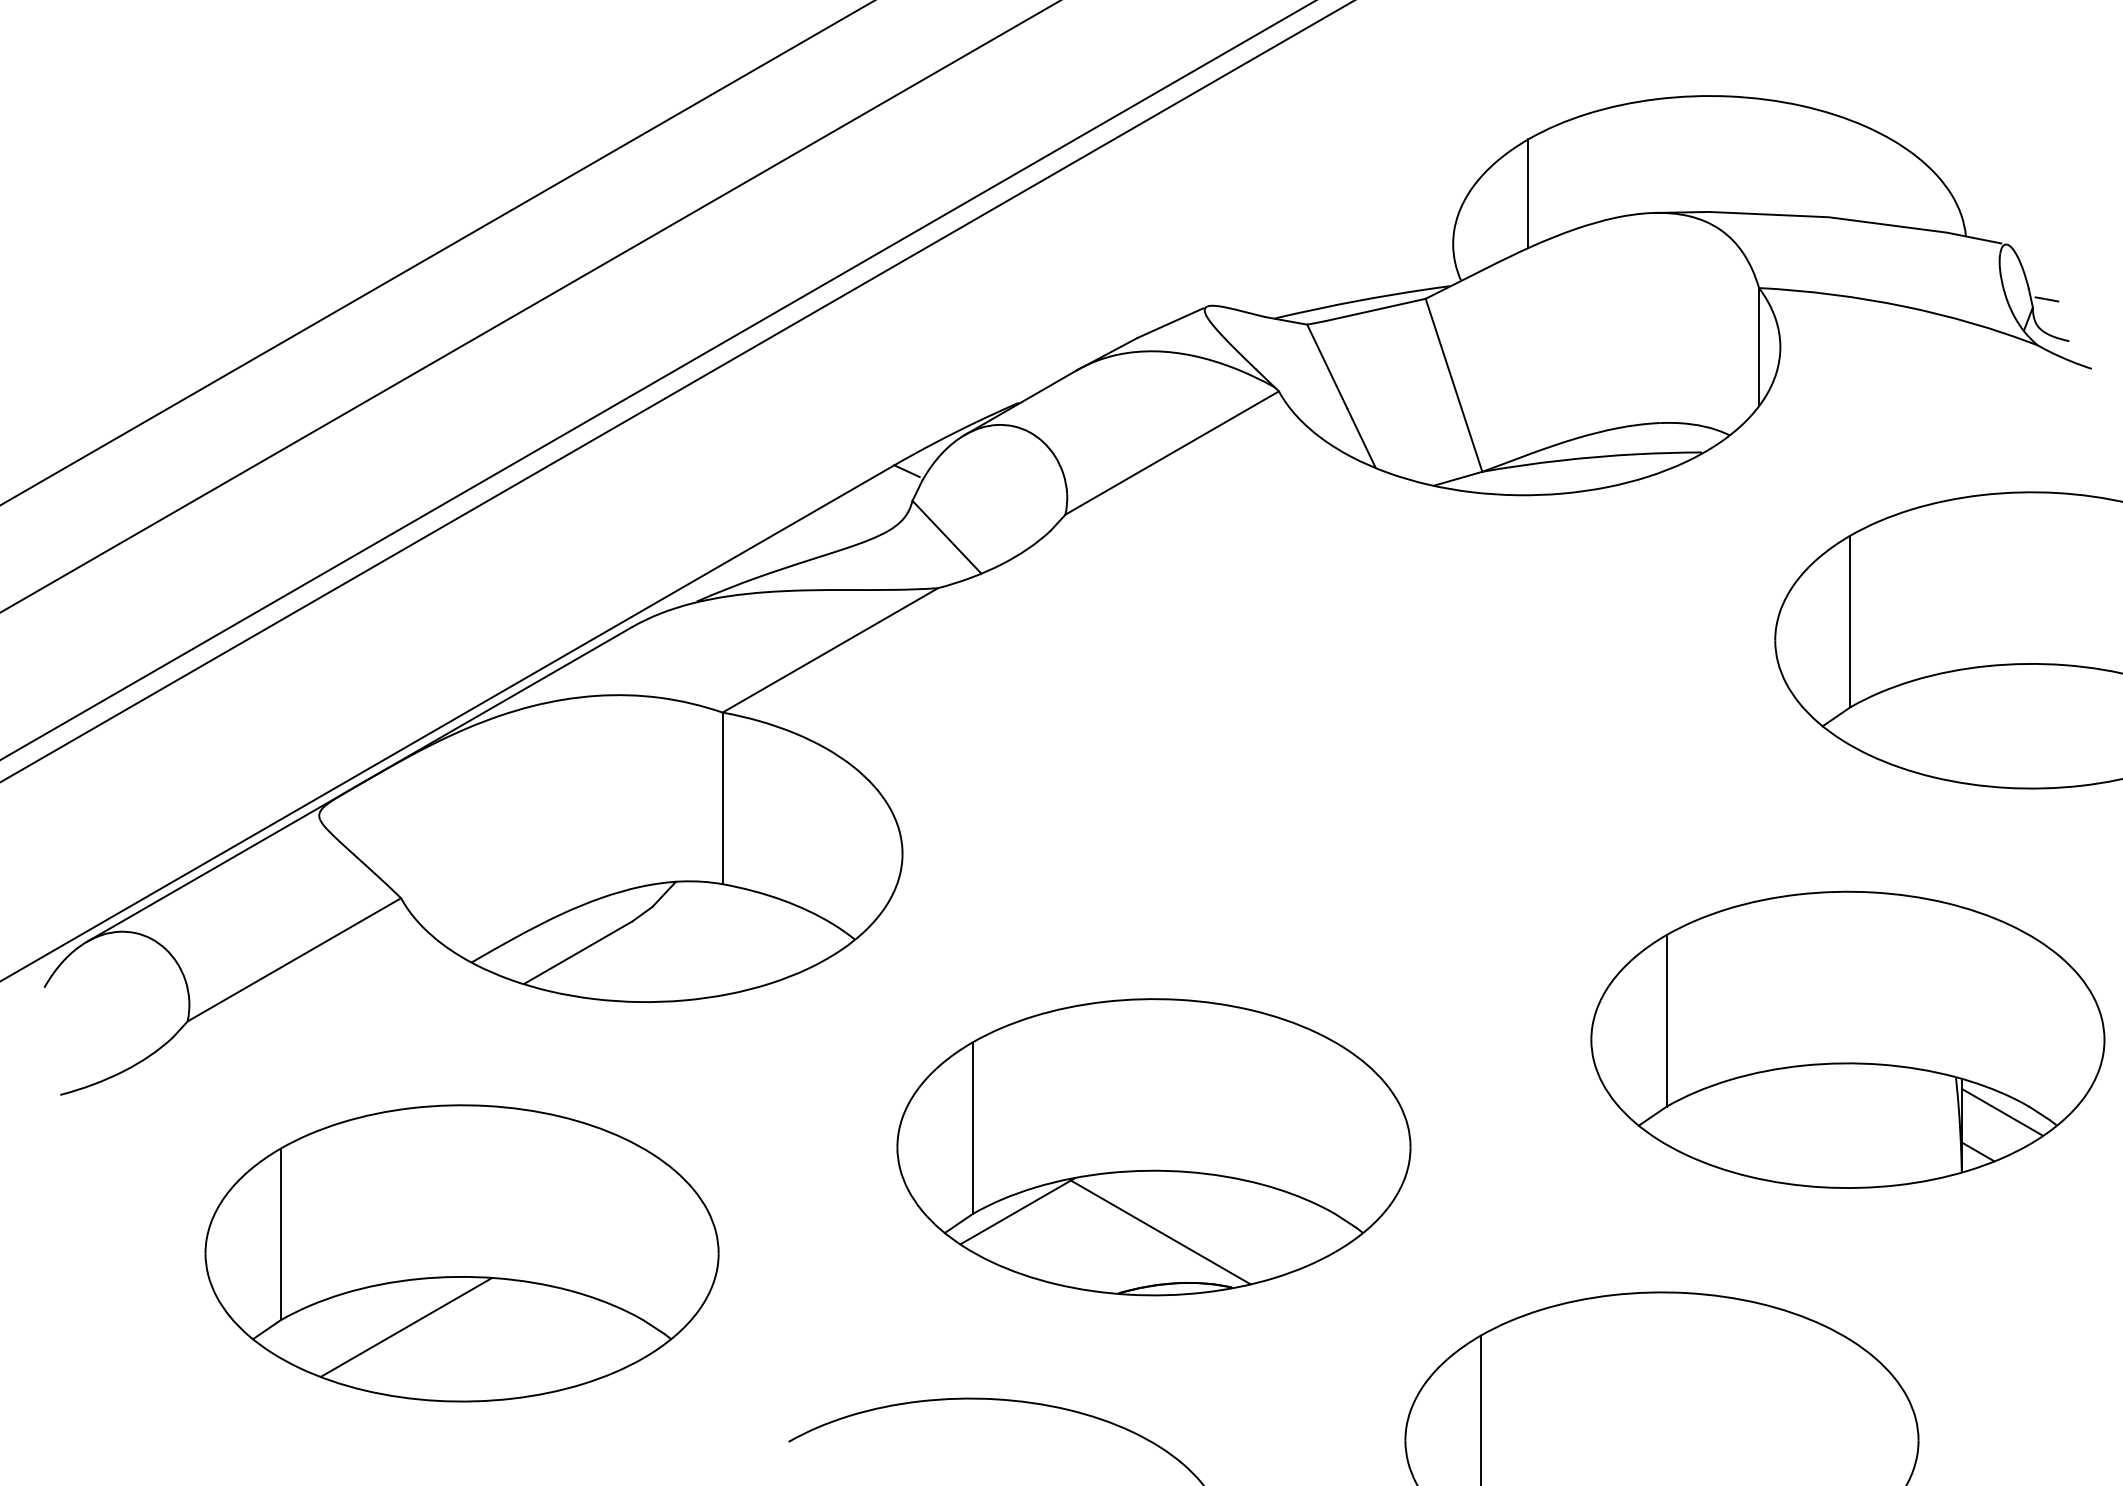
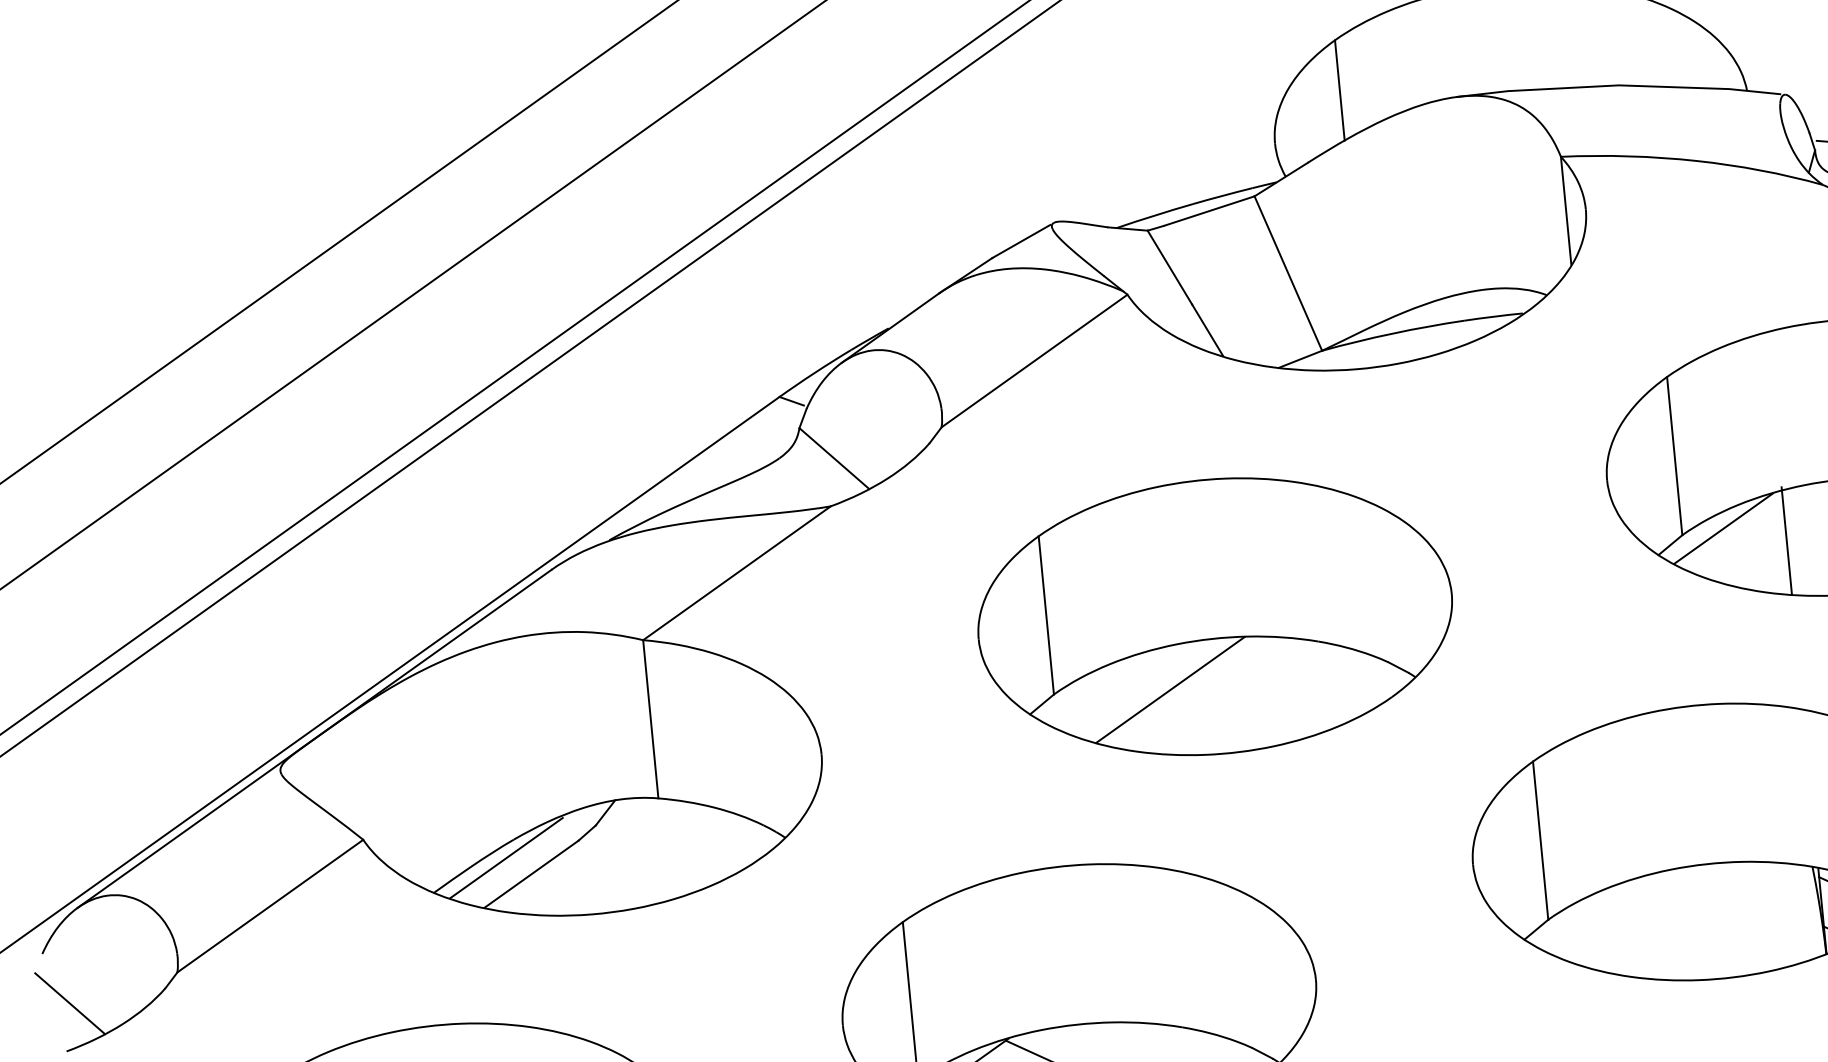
line: (1895, 704) -> (1723, 528), added
line: (1962, 724) -> (1787, 541), added
part: (1339, 746) -> (1214, 616), added
line: (552, 932) -> (505, 857), added
line: (68, 1043) -> (69, 1003), added

